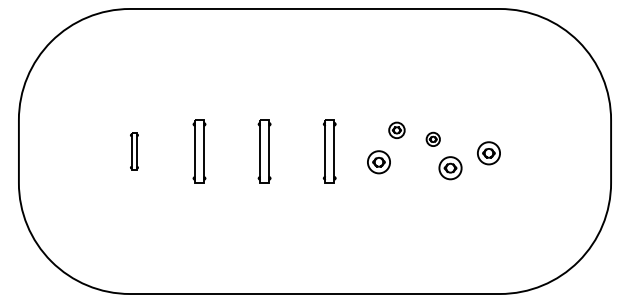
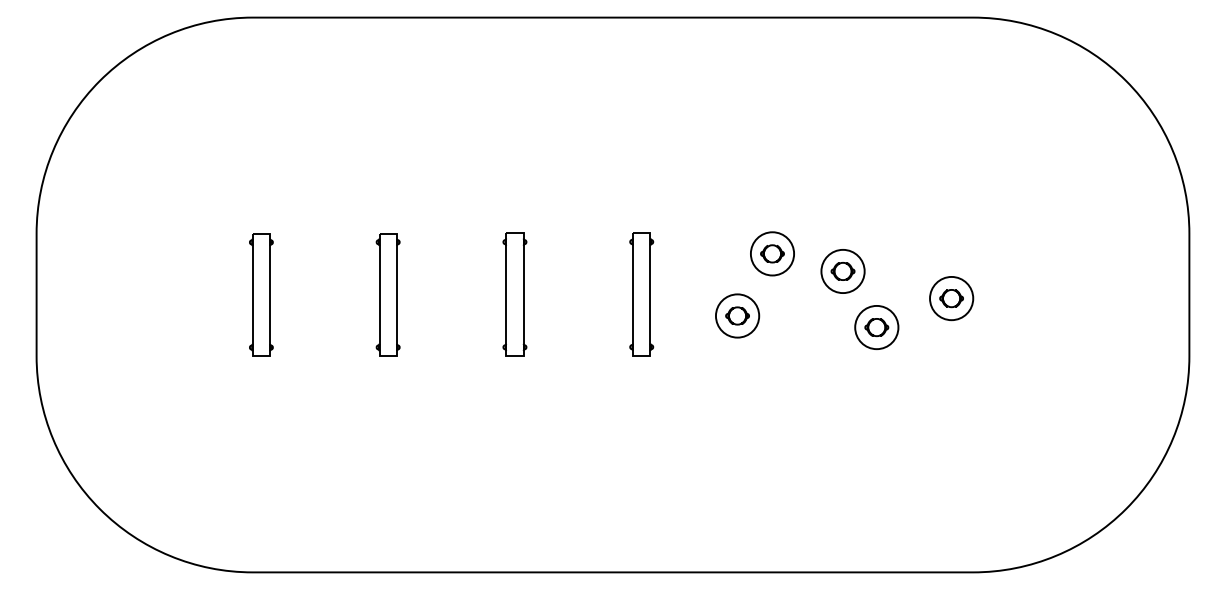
part: (396, 130) -> (771, 254), size x1.43
part: (433, 139) -> (843, 271), size x1.67
part: (134, 151) -> (261, 295), size x1.67

